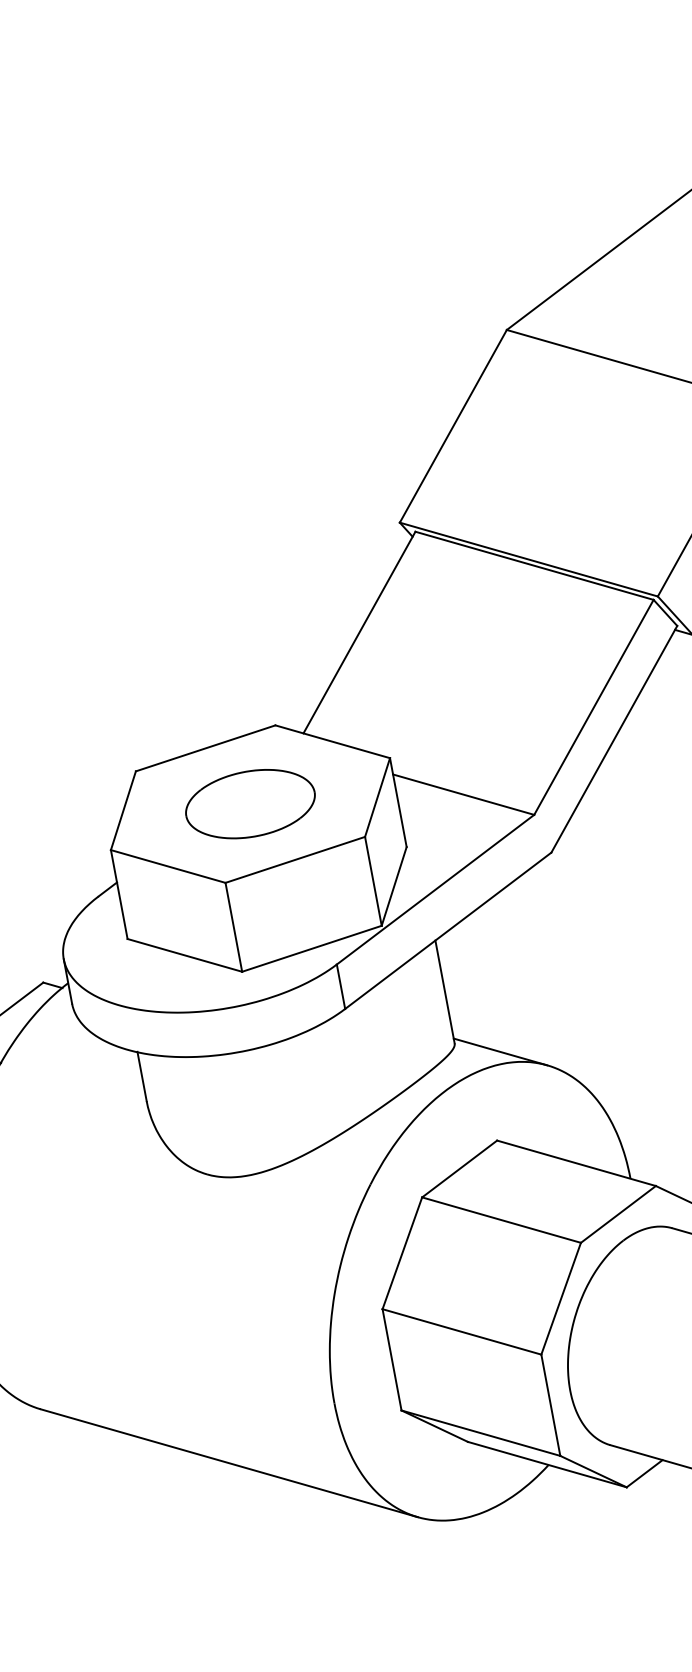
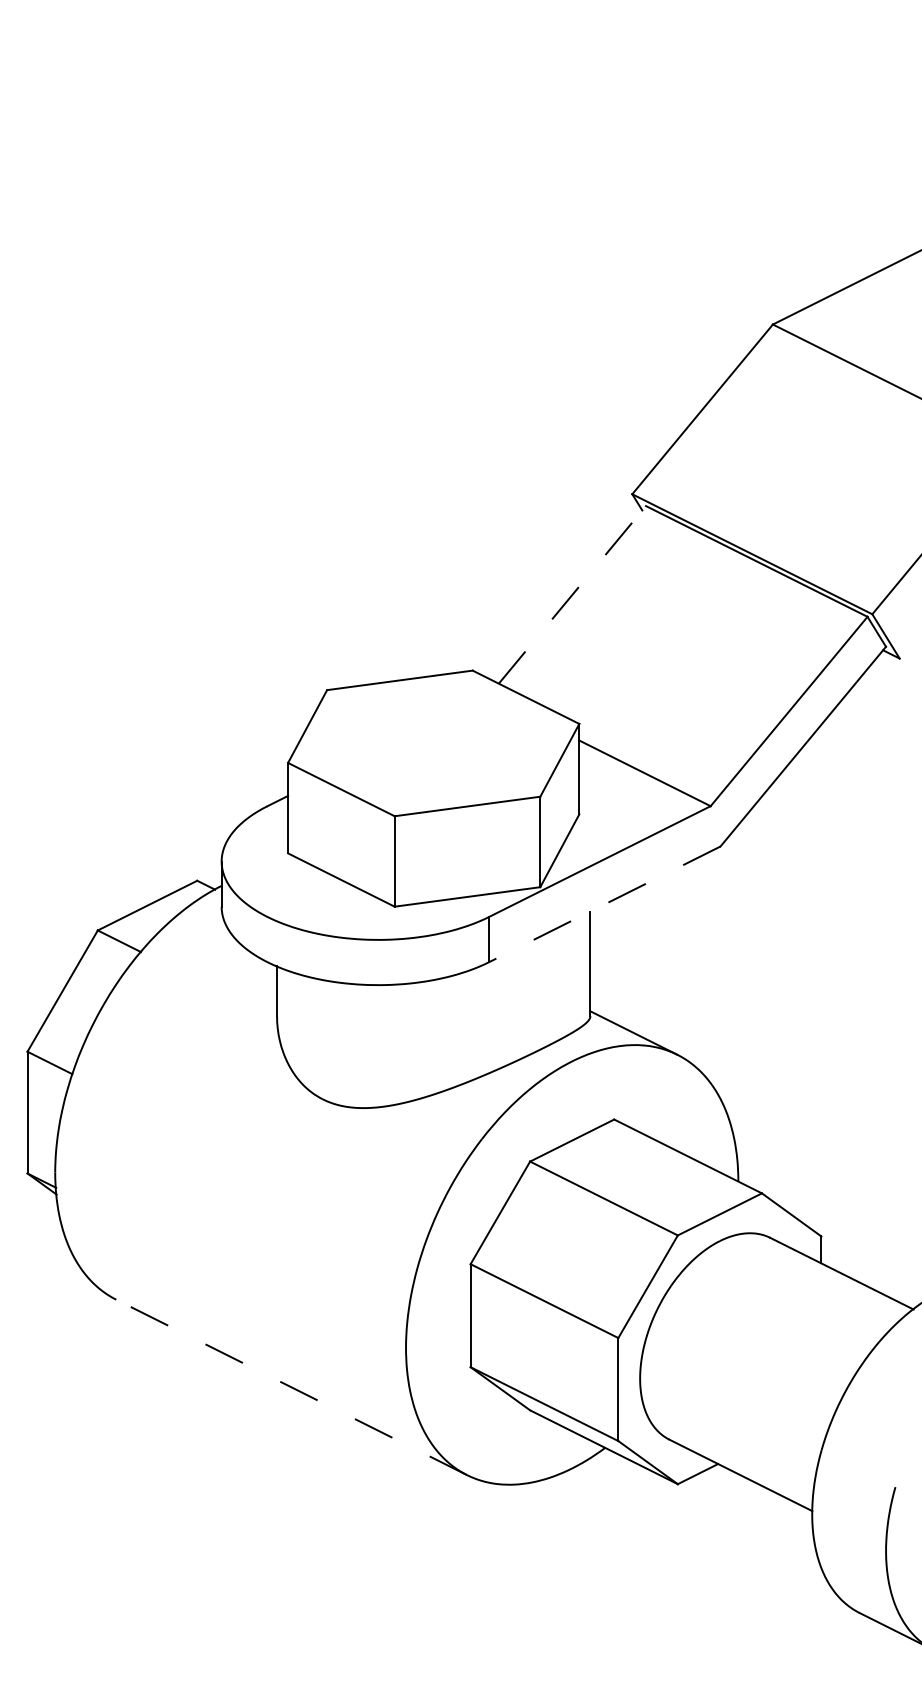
line: (359, 632) -> (572, 594), solid -> dashed
part: (250, 803) -> (433, 742), removed
line: (447, 931) -> (604, 904), solid -> dashed
line: (229, 1463) -> (291, 1387), solid -> dashed

